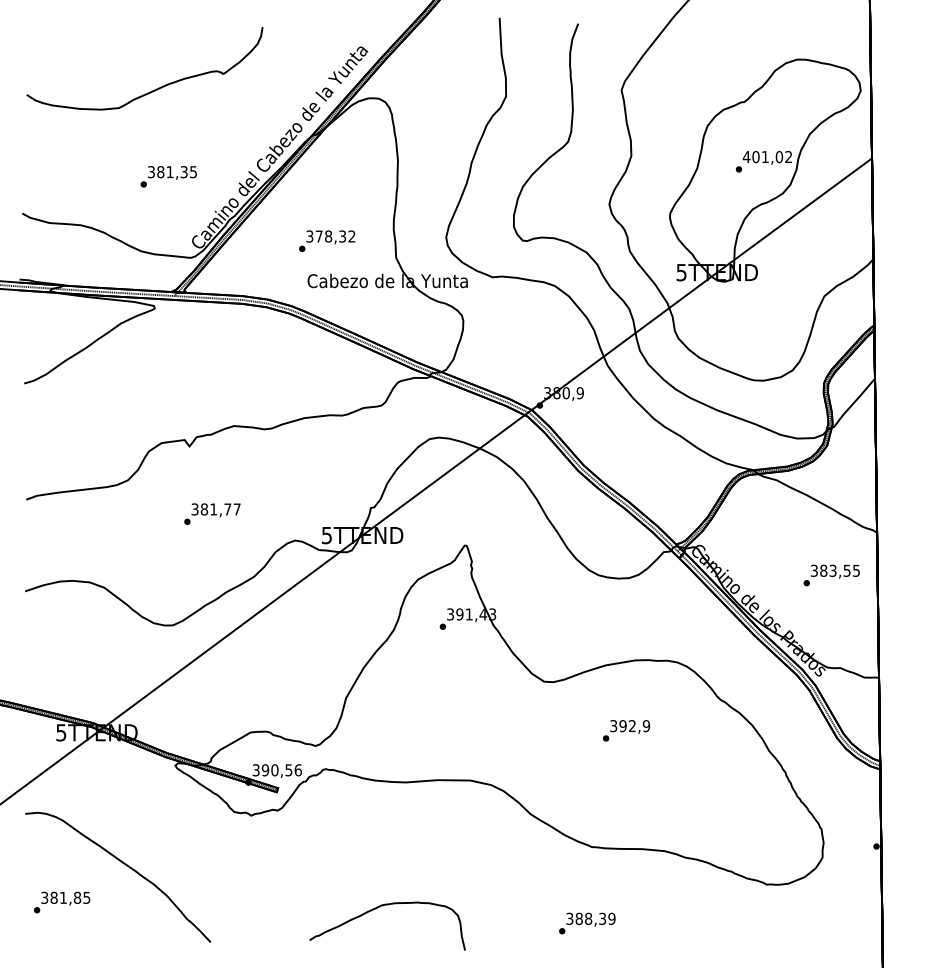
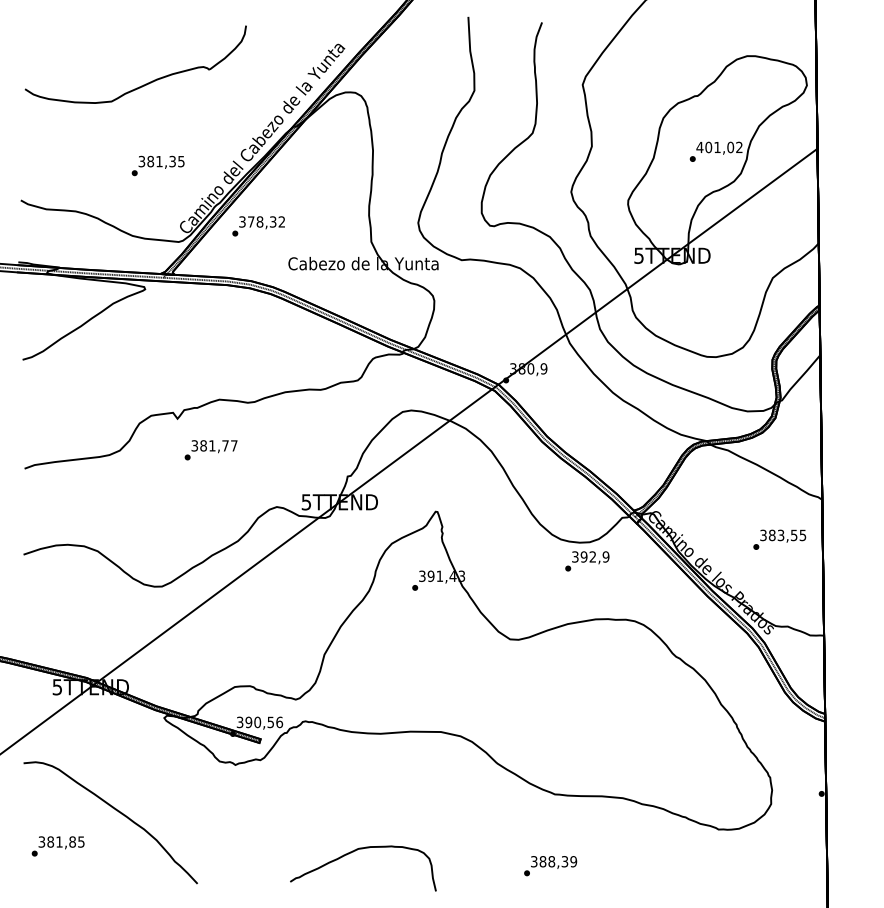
text: (326, 241) -> (258, 226), moved
text: (211, 514) -> (210, 450), moved
text: (626, 730) -> (587, 561), moved

